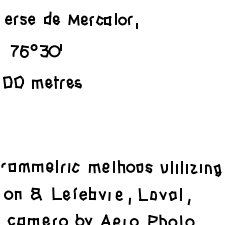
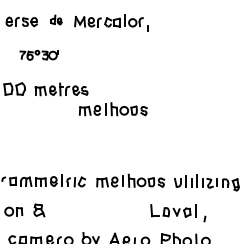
part: (52, 18) -> (56, 20), size x0.7
part: (35, 50) -> (38, 54), size x0.7
part: (104, 100) -> (113, 108), added
part: (91, 195) -> (99, 211), removed

